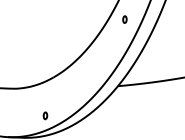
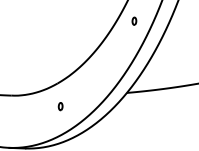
part: (45, 115) -> (60, 106), moved

